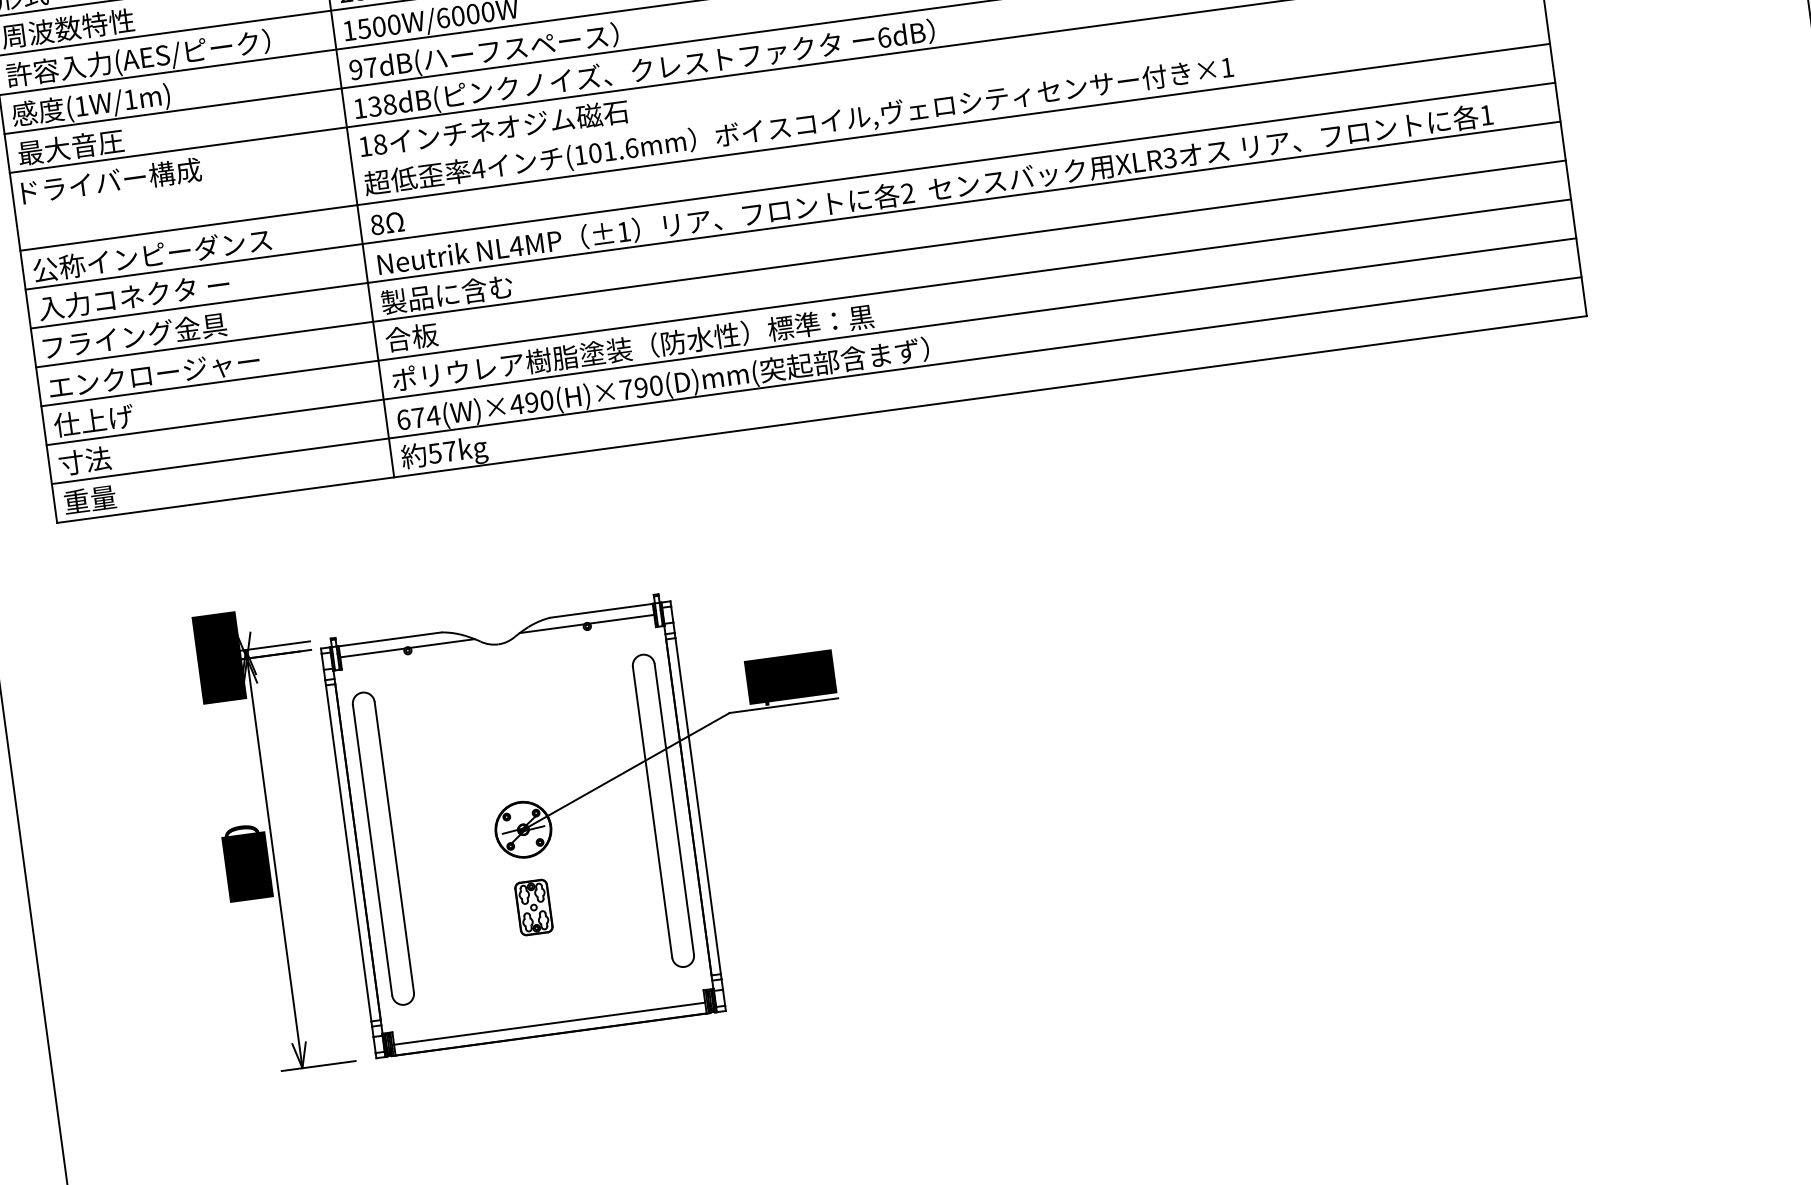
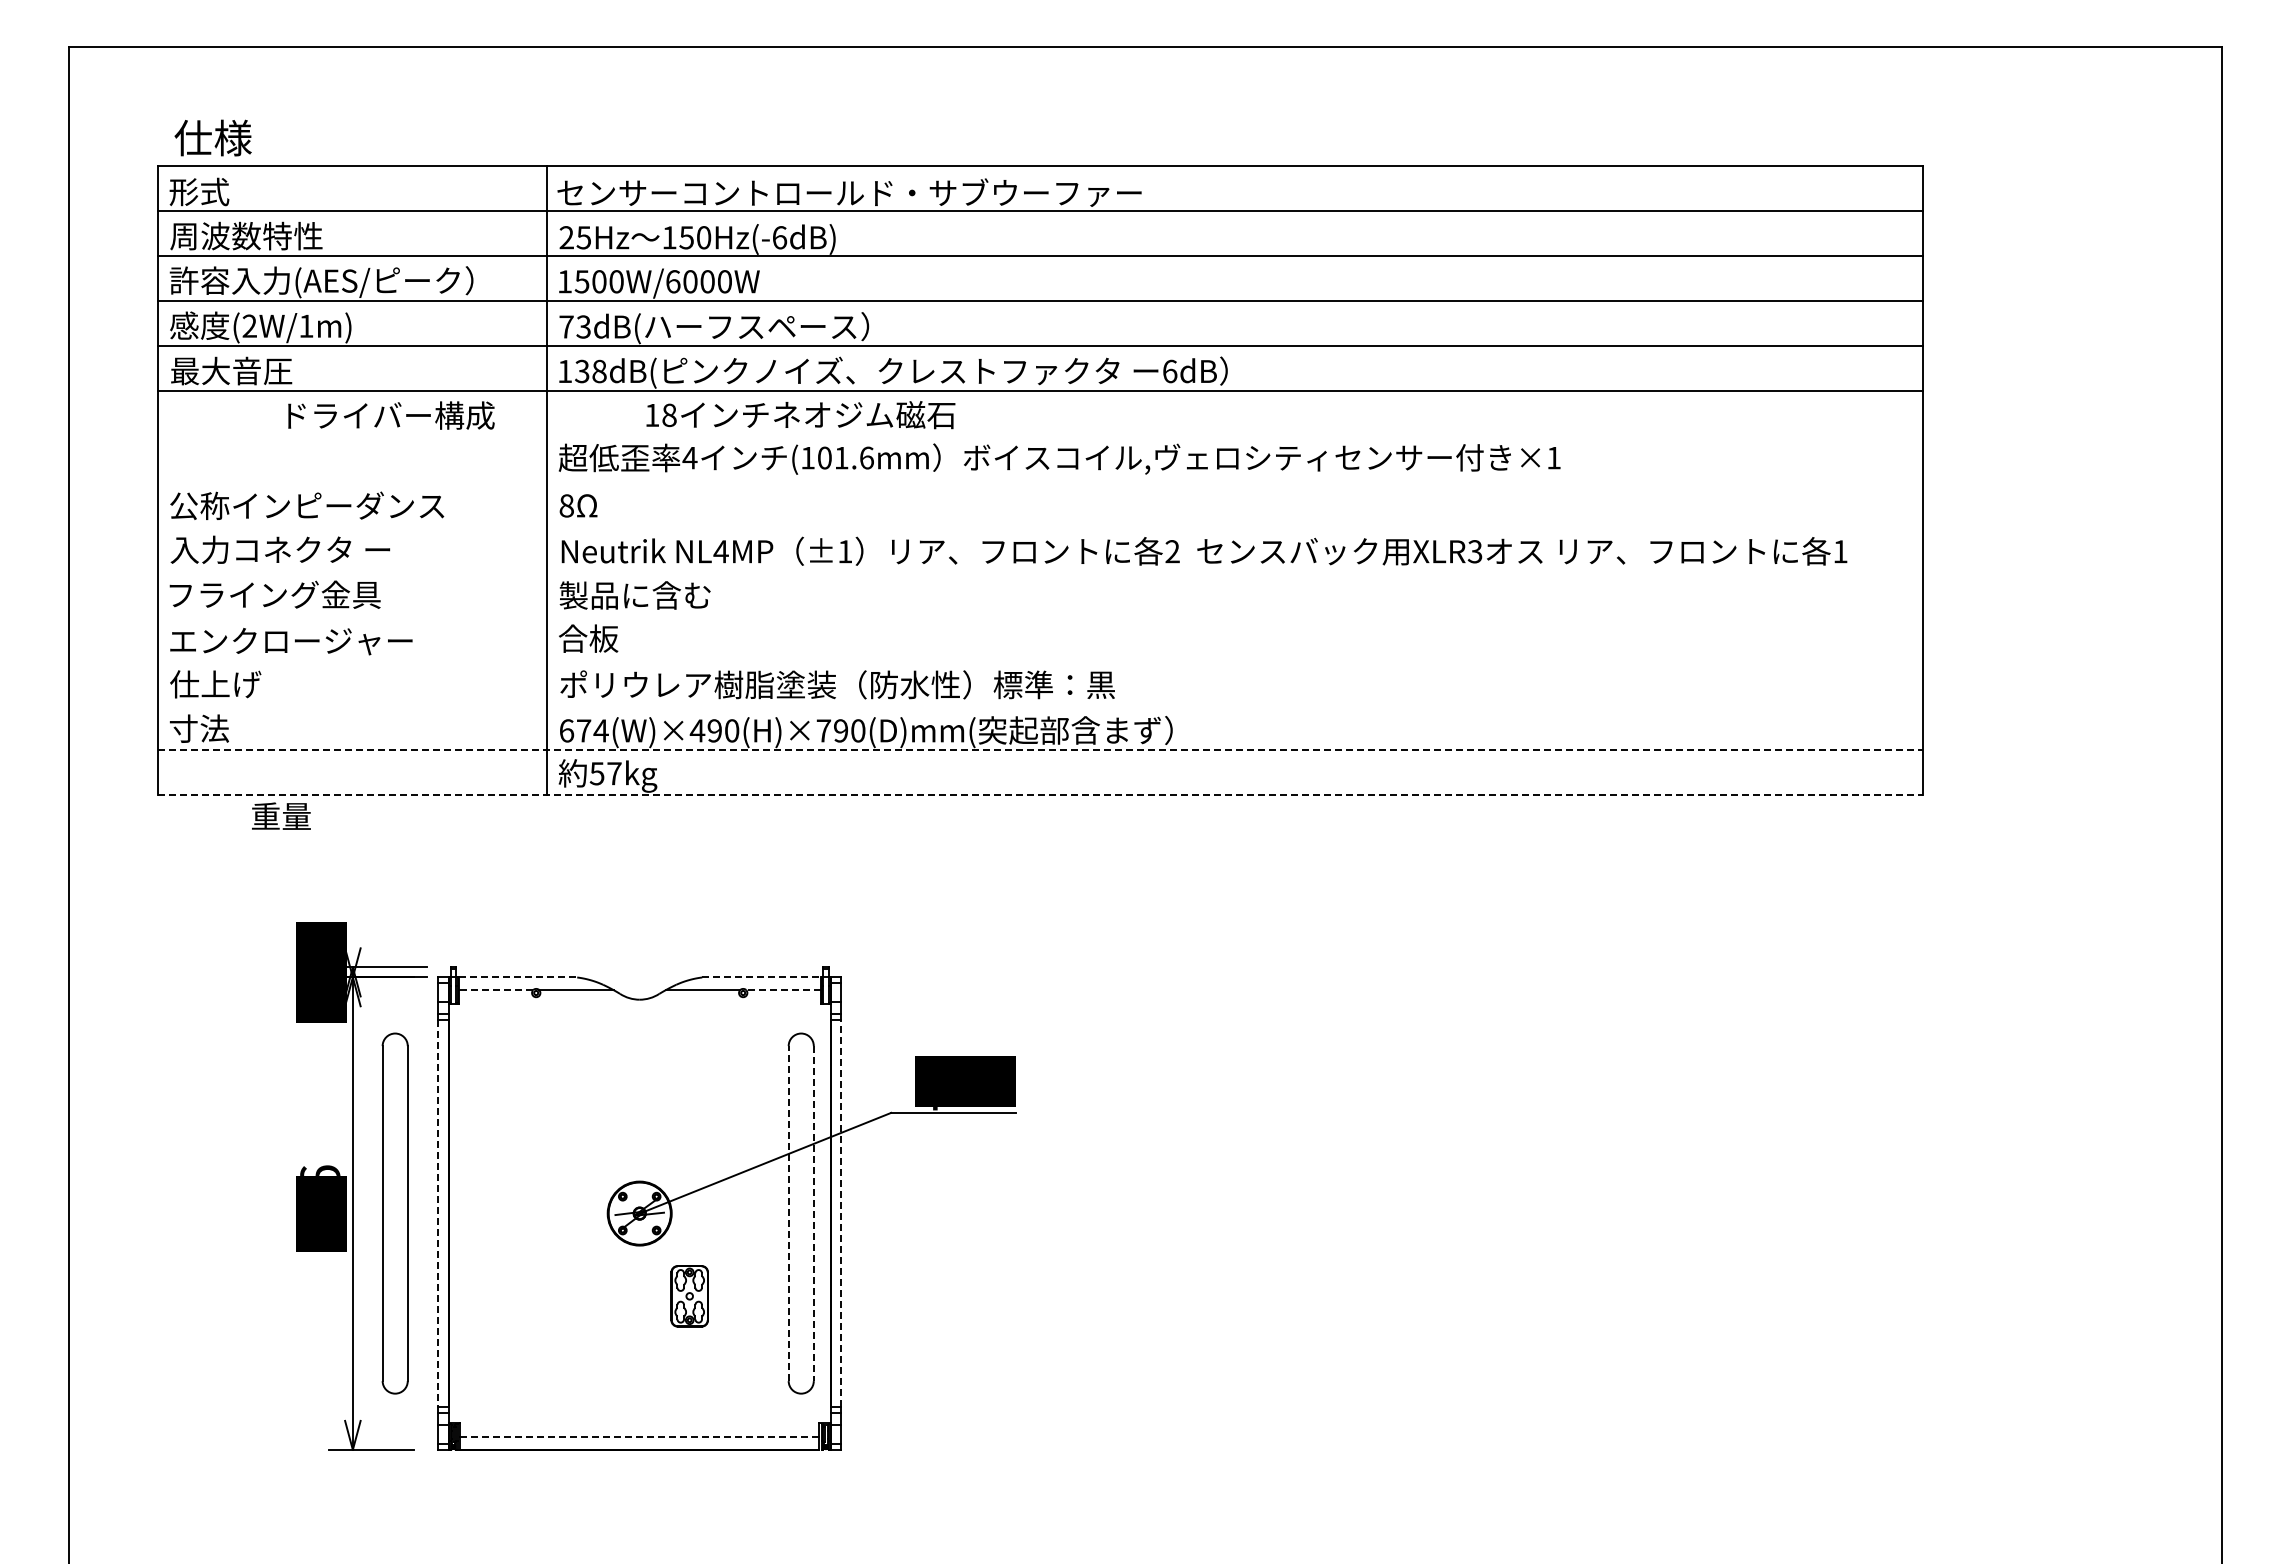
text: (362, 68) -> (574, 326), 97dB( -> 73dB(
text: (81, 105) -> (249, 325), (1W/1m) -> (2W/1m)
text: (493, 129) -> (800, 415), moved
line: (784, 147) -> (1040, 480), removed
text: (111, 181) -> (391, 415), moved
line: (790, 186) -> (1040, 525), removed
line: (795, 225) -> (1040, 570), removed
line: (800, 264) -> (1040, 615), removed
line: (805, 302) -> (1040, 659), removed
line: (811, 341) -> (1040, 704), removed
line: (817, 380) -> (1041, 749), solid -> dashed
line: (822, 419) -> (1041, 794), solid -> dashed
text: (90, 499) -> (281, 815), moved
line: (602, 610) -> (762, 977), solid -> dashed
line: (621, 619) -> (783, 990), solid -> dashed
line: (390, 639) -> (518, 977), solid -> dashed
line: (372, 653) -> (495, 990), solid -> dashed
line: (698, 806) -> (841, 1213), solid -> dashed
line: (674, 810) -> (813, 1214), solid -> dashed
line: (652, 812) -> (788, 1213), solid -> dashed
text: (241, 829) -> (320, 1170), 790 -> 736
part: (382, 848) -> (394, 1213), moved
line: (349, 853) -> (438, 1213), solid -> dashed
part: (533, 907) -> (689, 1296), moved
line: (550, 1023) -> (640, 1437), solid -> dashed

